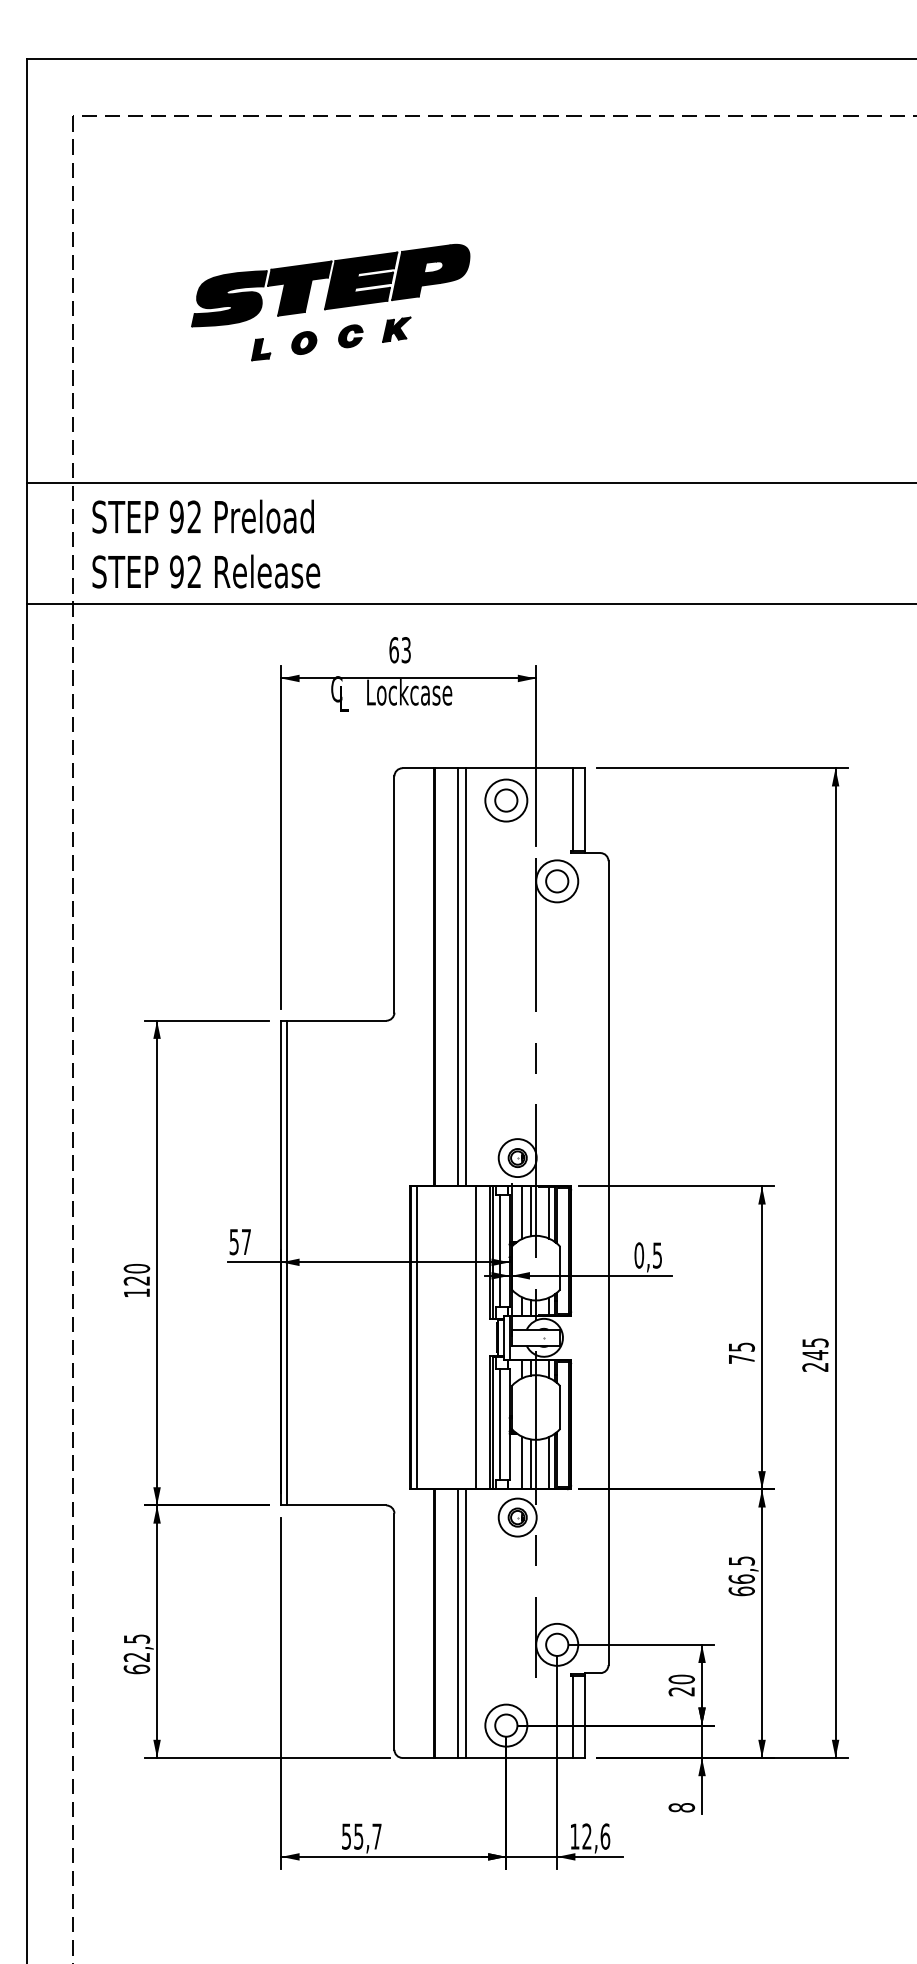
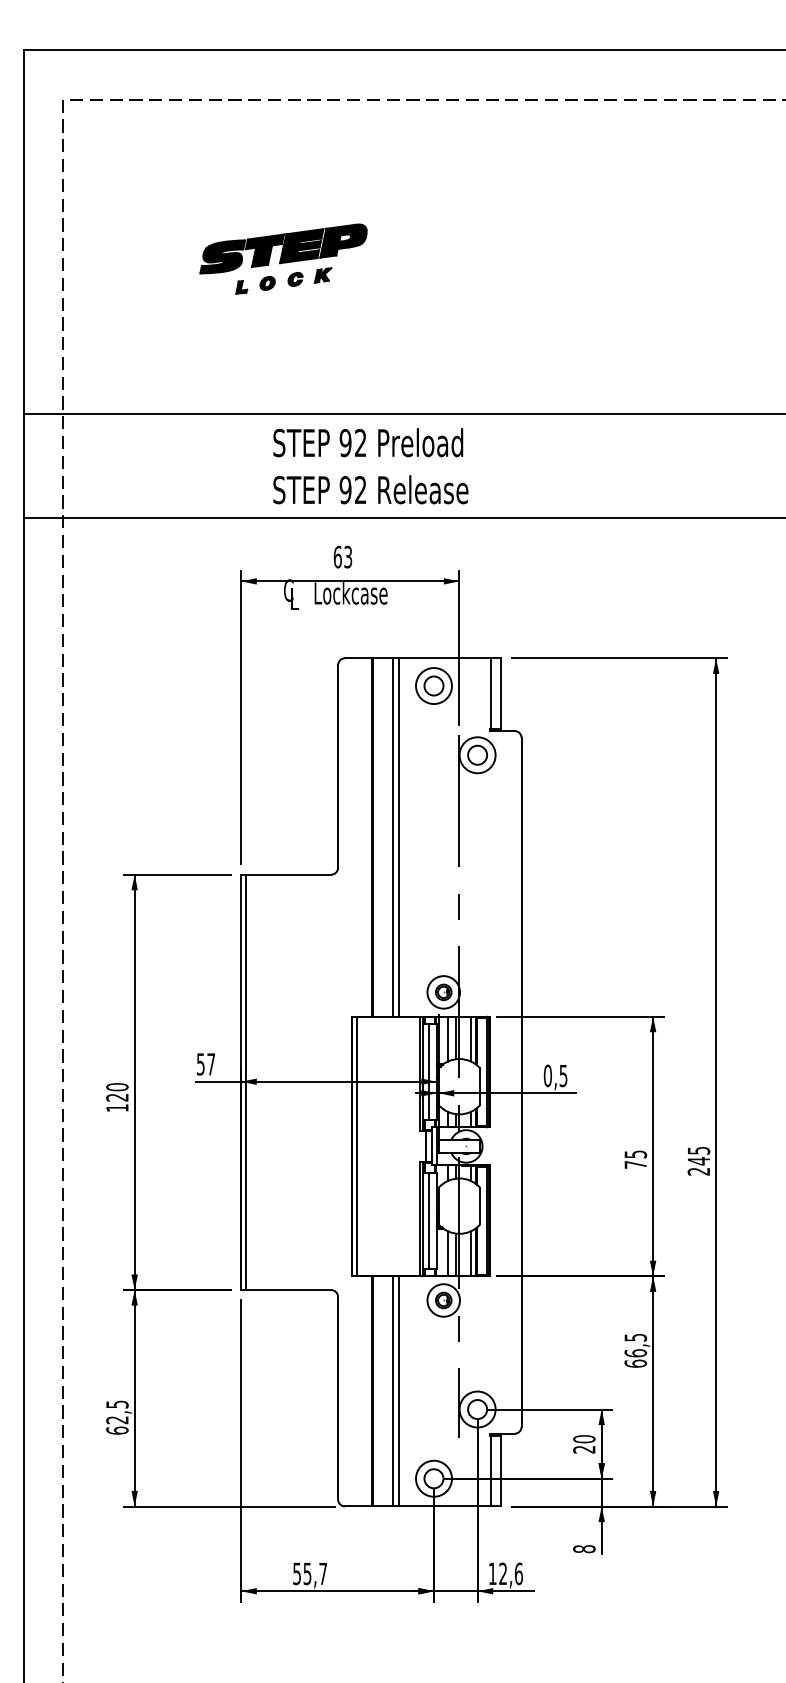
part: (330, 301) -> (283, 258), size x0.7
text: (205, 544) -> (370, 466), moved
line: (476, 1337) -> (408, 1146), removed

